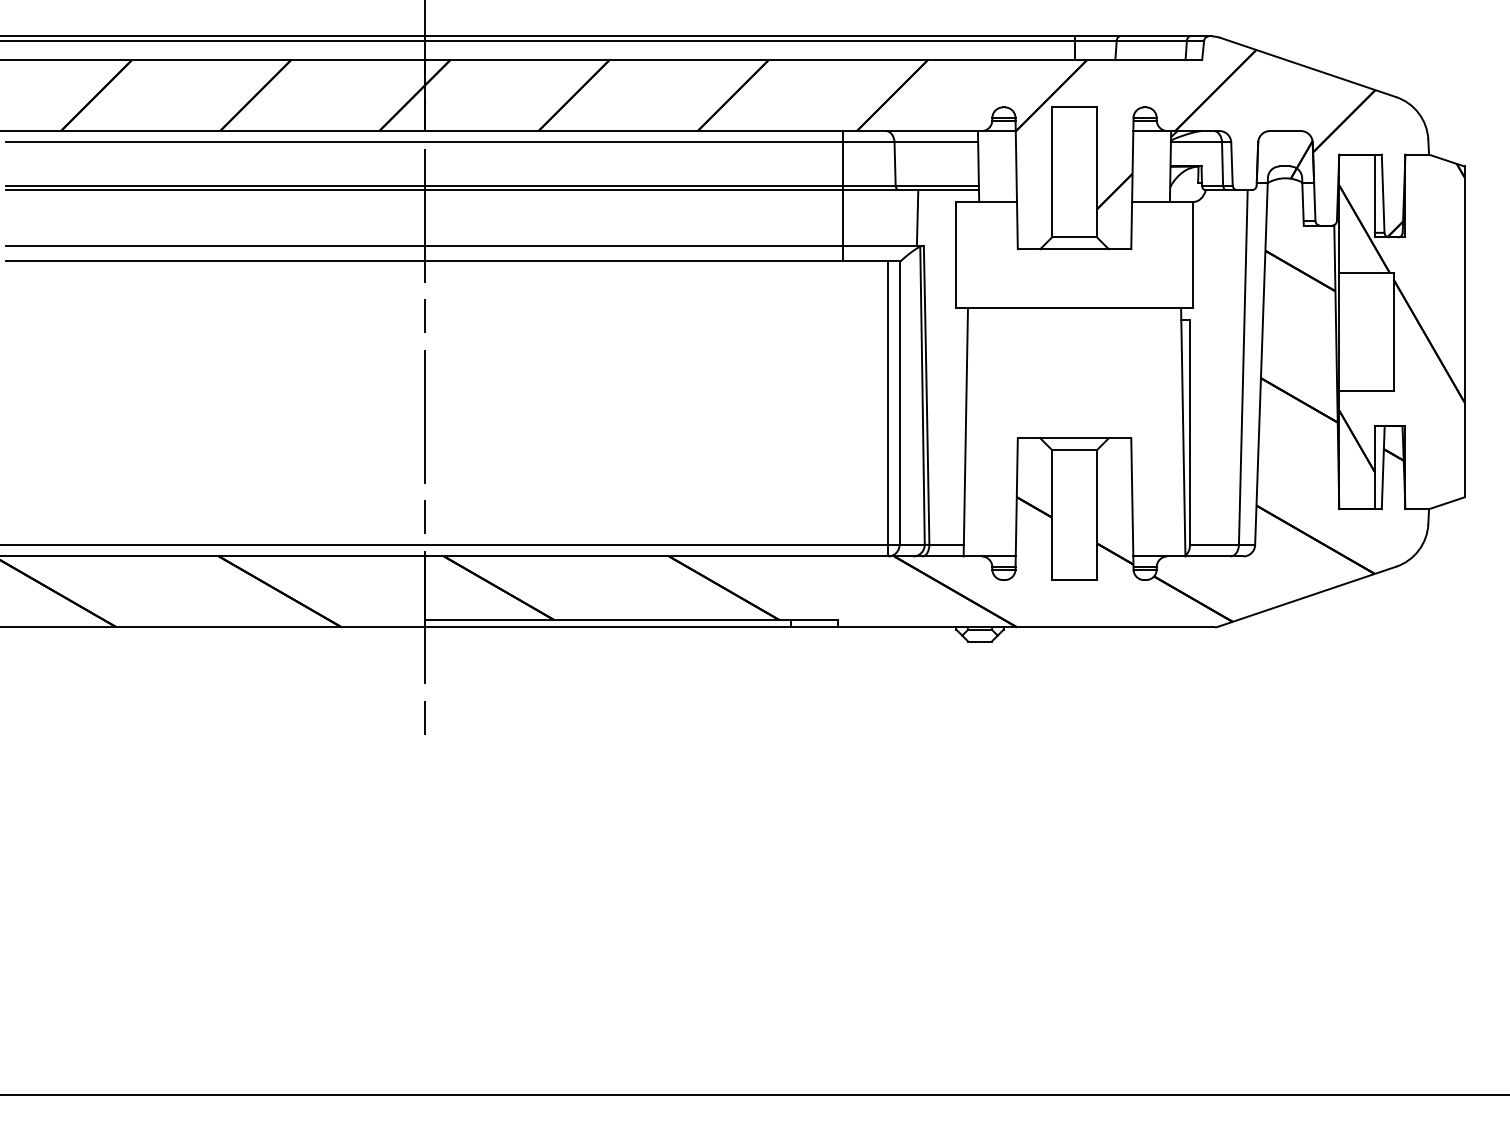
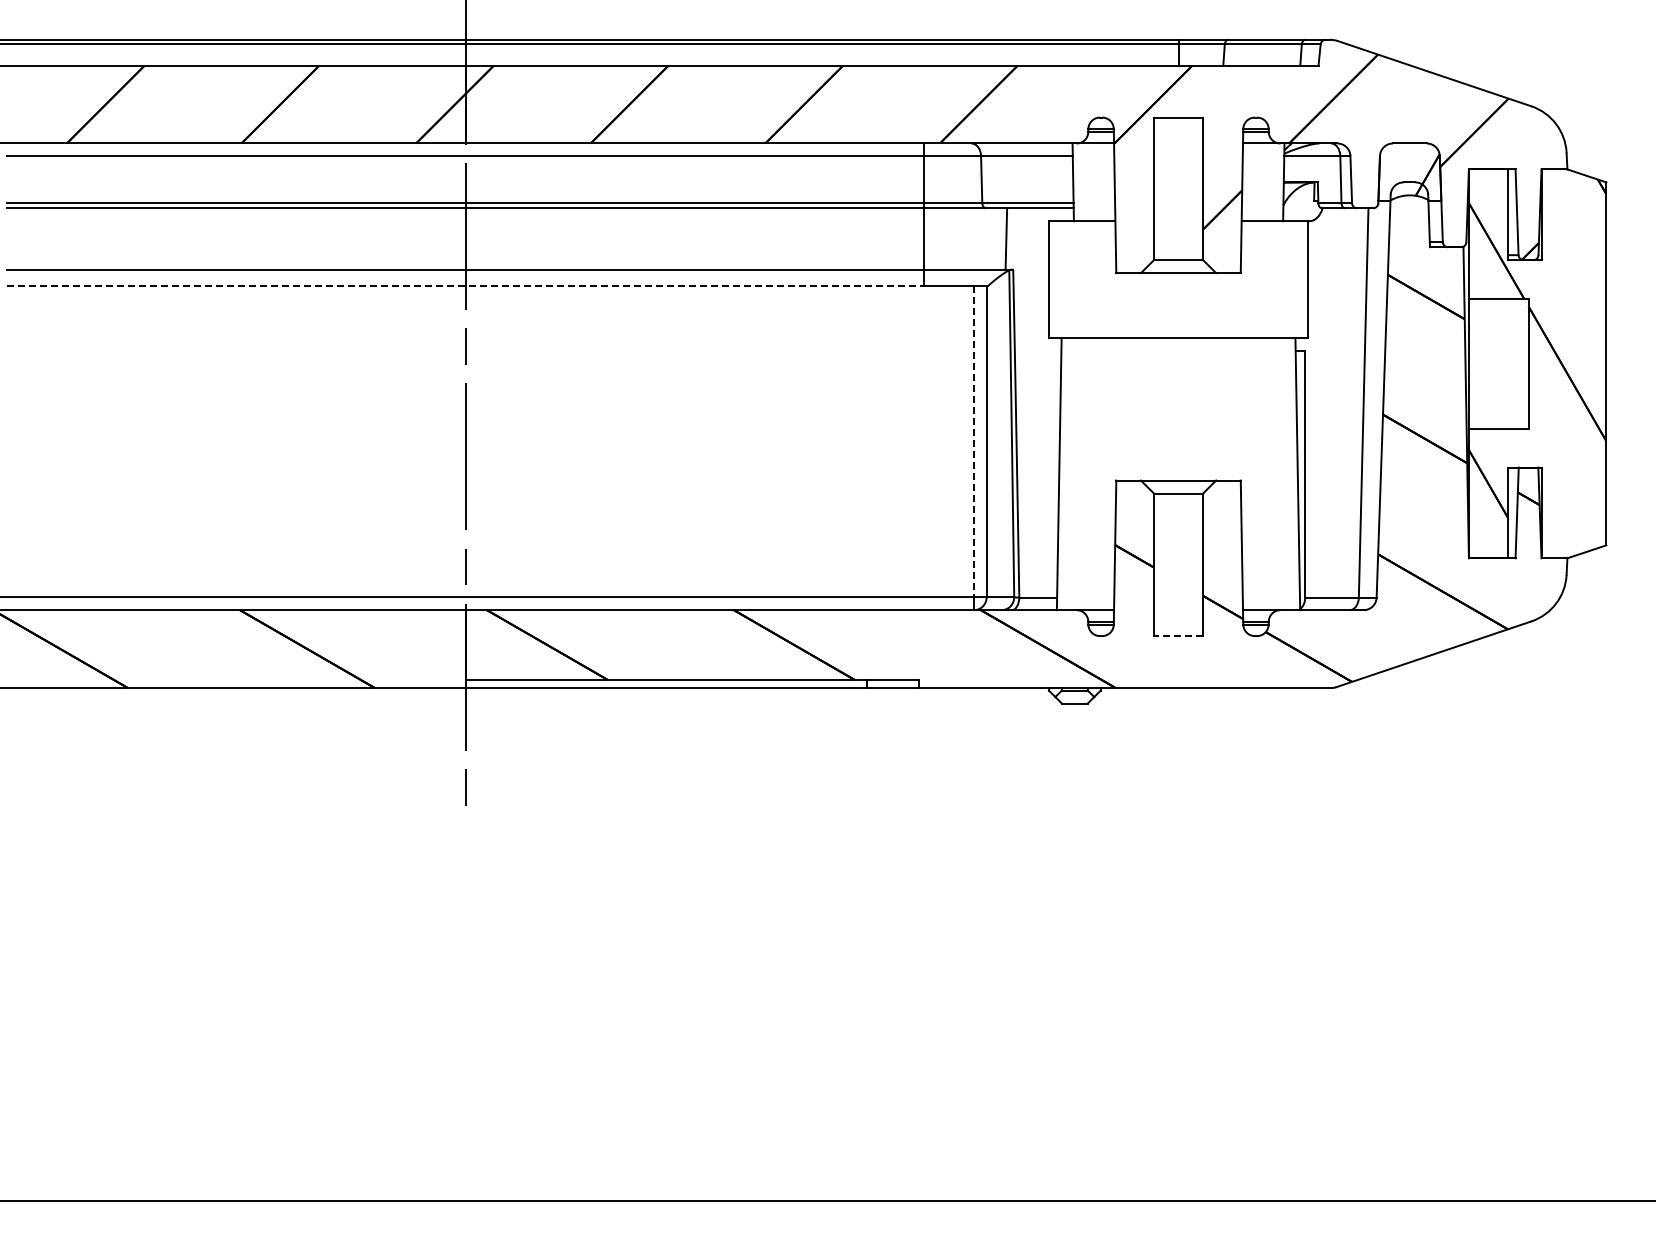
line: (424, 261) -> (465, 286), solid -> dashed
line: (888, 402) -> (974, 441), solid -> dashed
line: (1074, 580) -> (1178, 636), solid -> dashed

